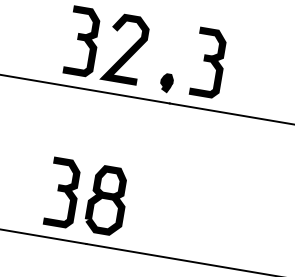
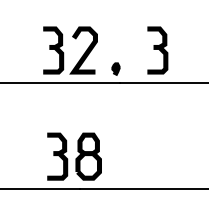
part: (208, 63) -> (157, 50), moved

